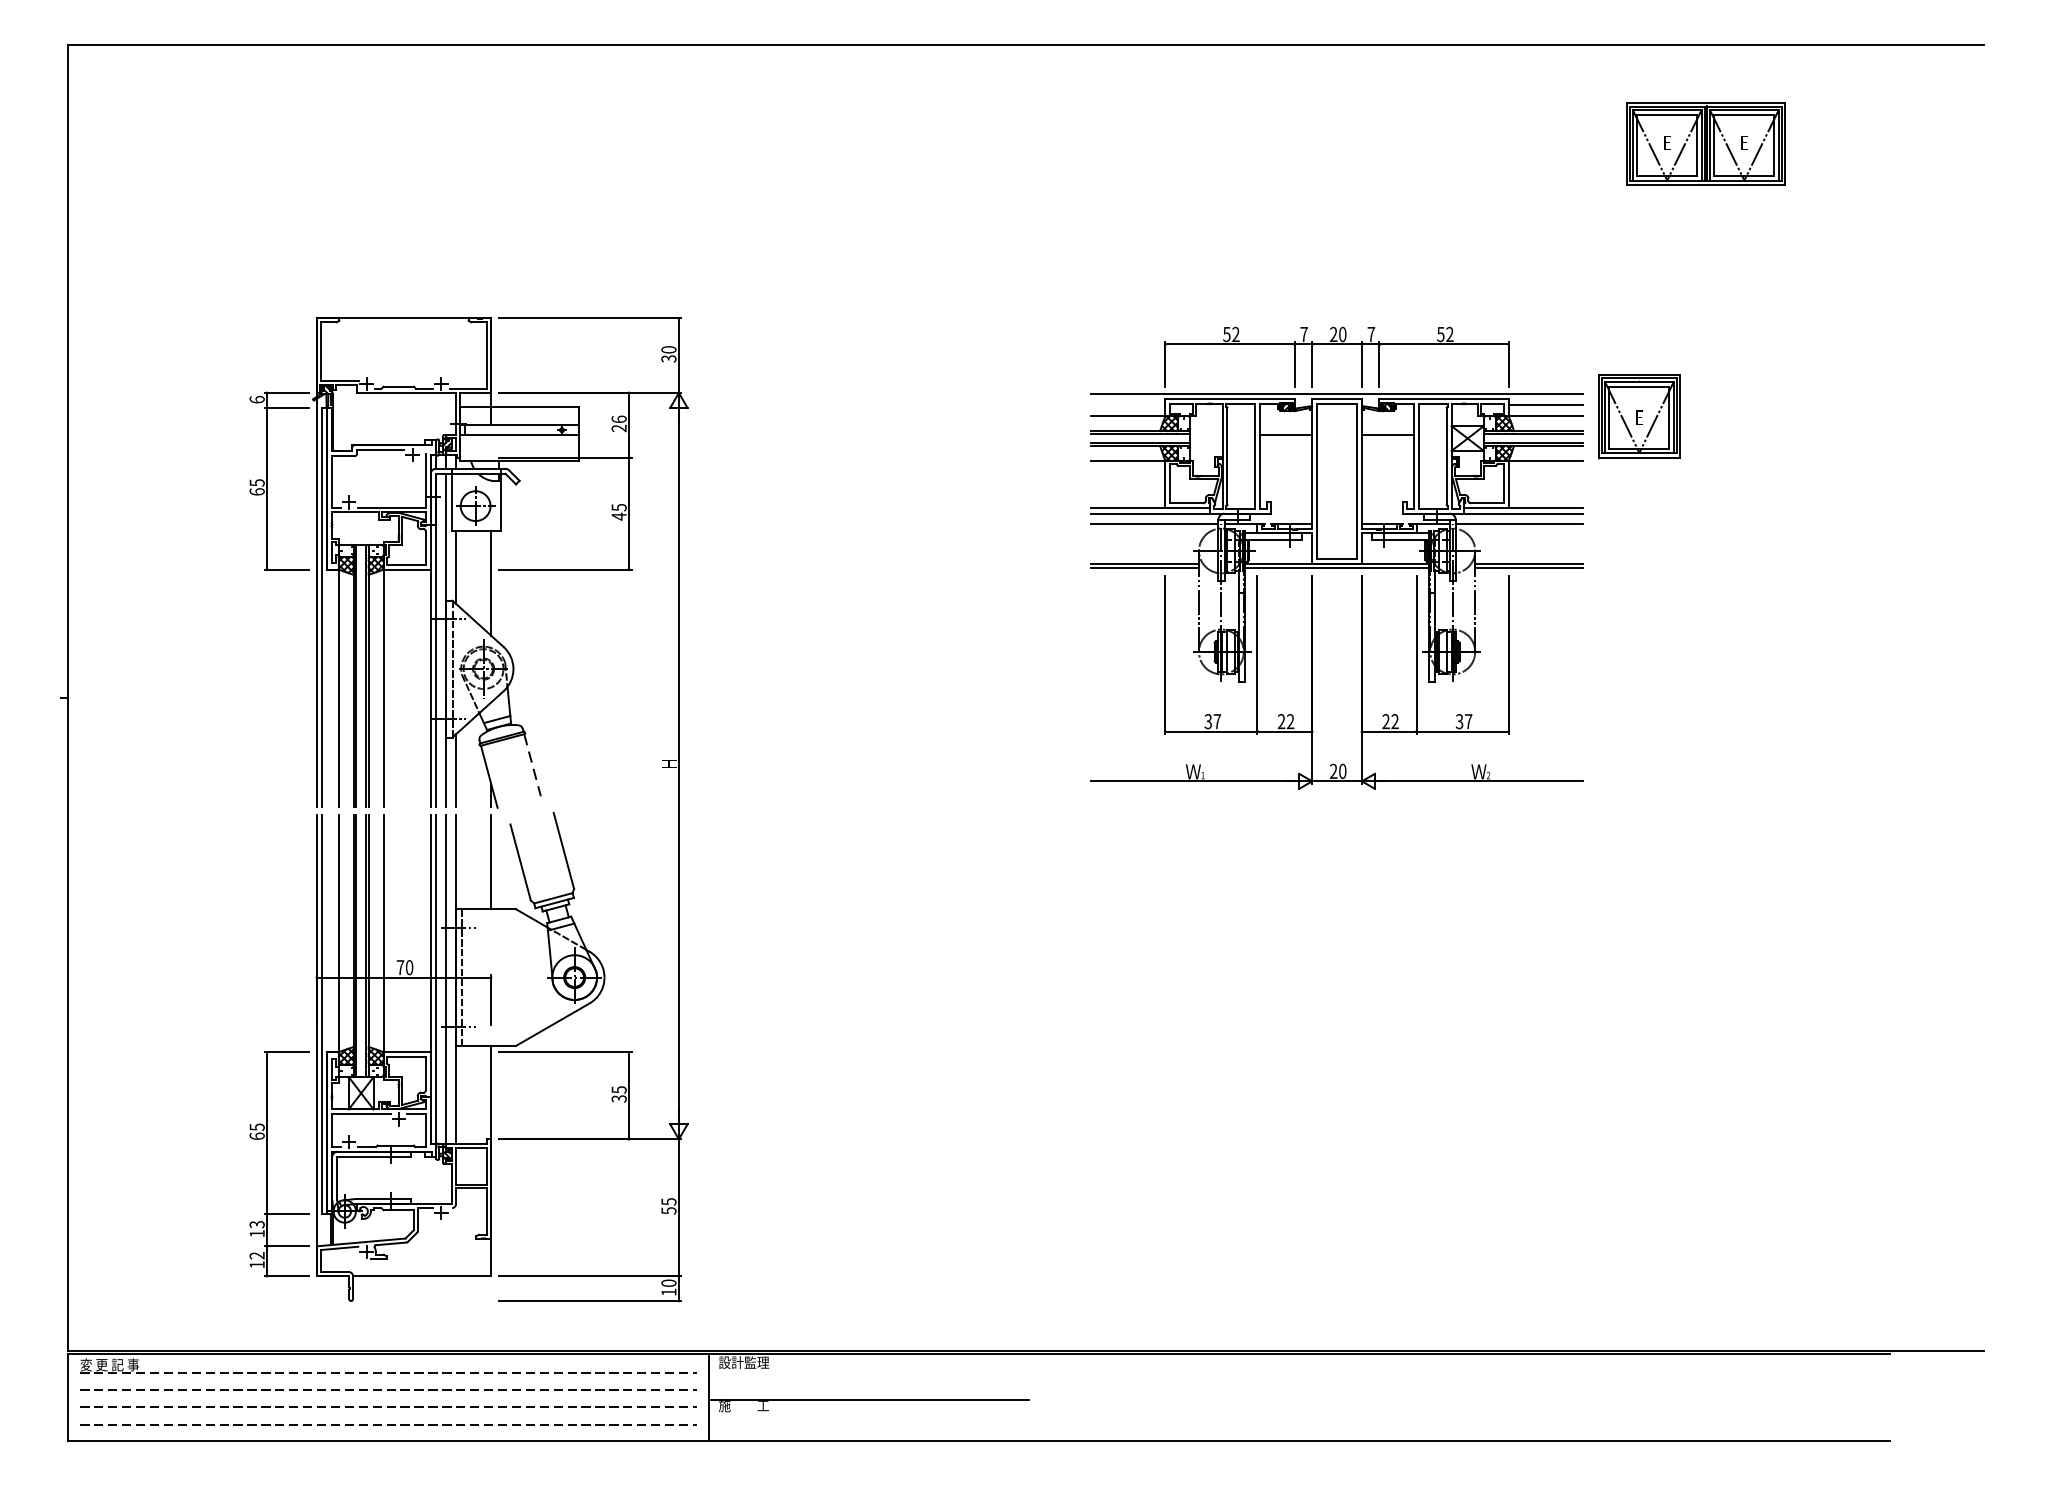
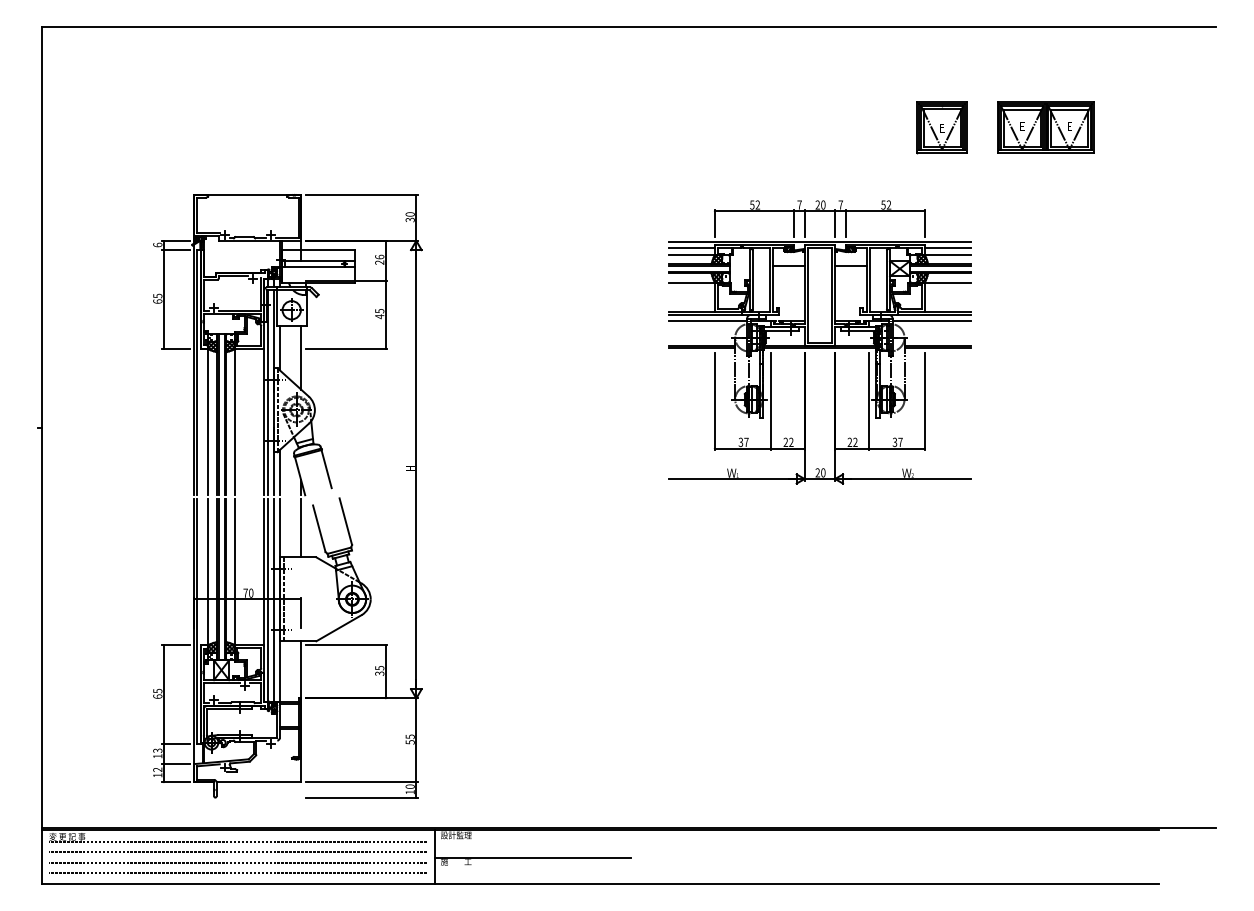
part: (1705, 144) -> (1045, 127), moved
line: (1127, 405) -> (691, 248), added
part: (1638, 416) -> (941, 127), moved
line: (532, 765) -> (326, 469), dashed -> solid

